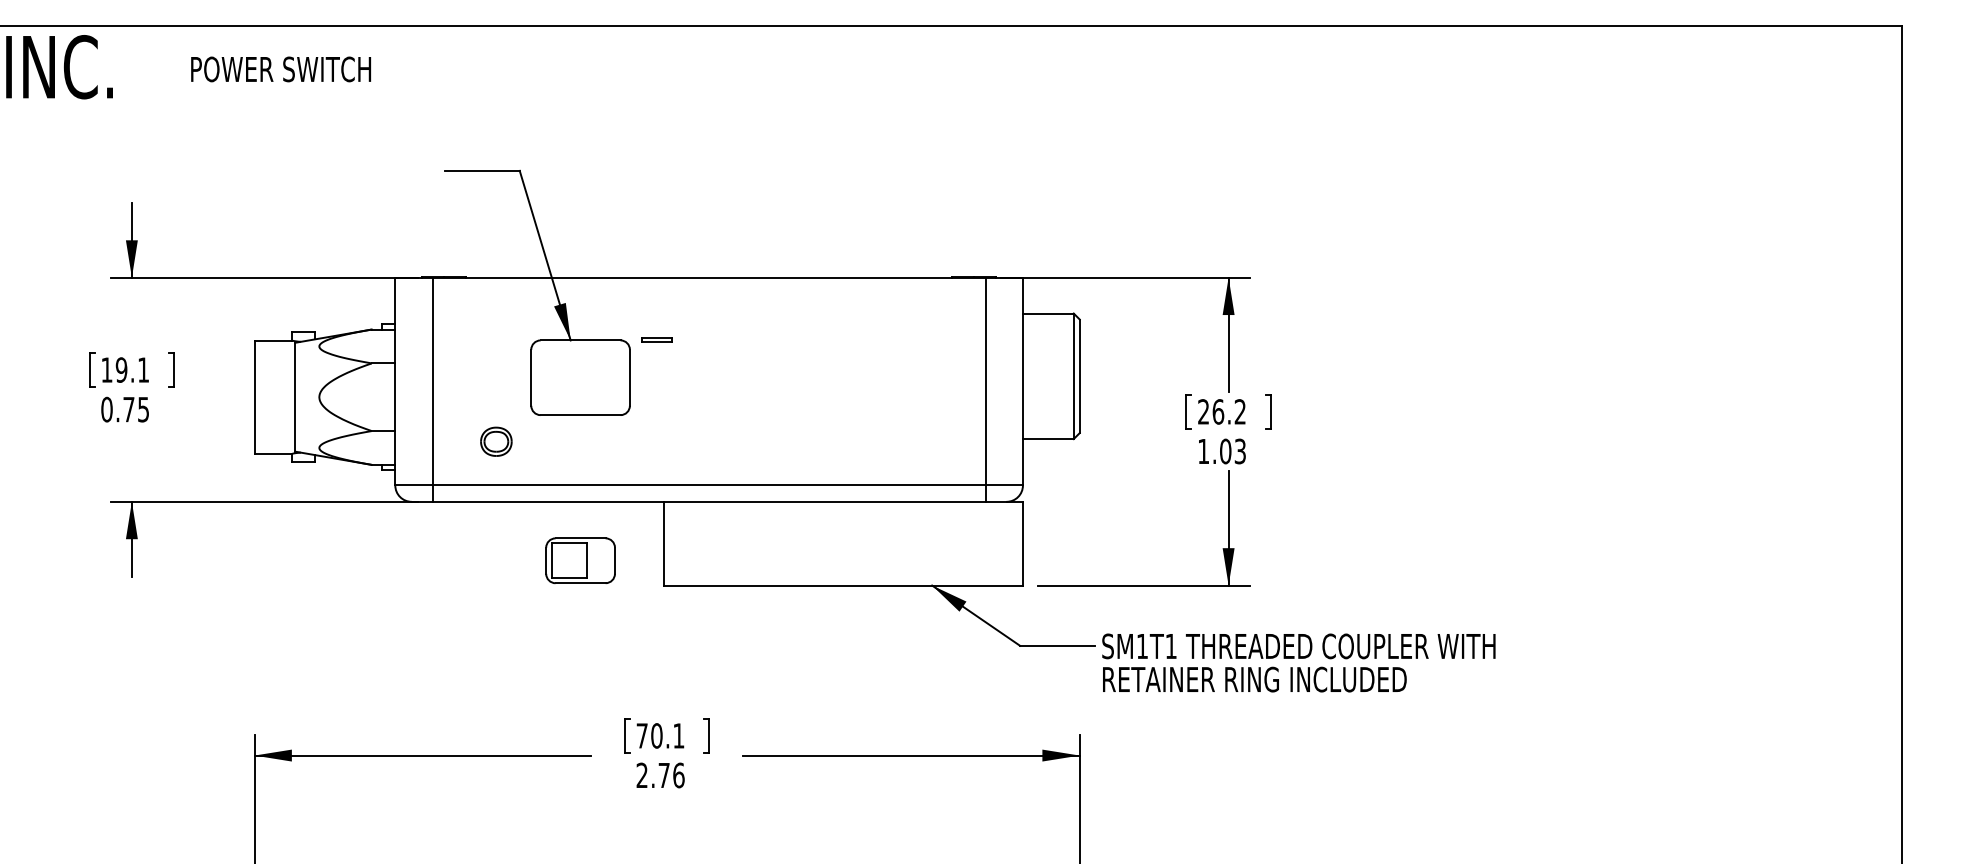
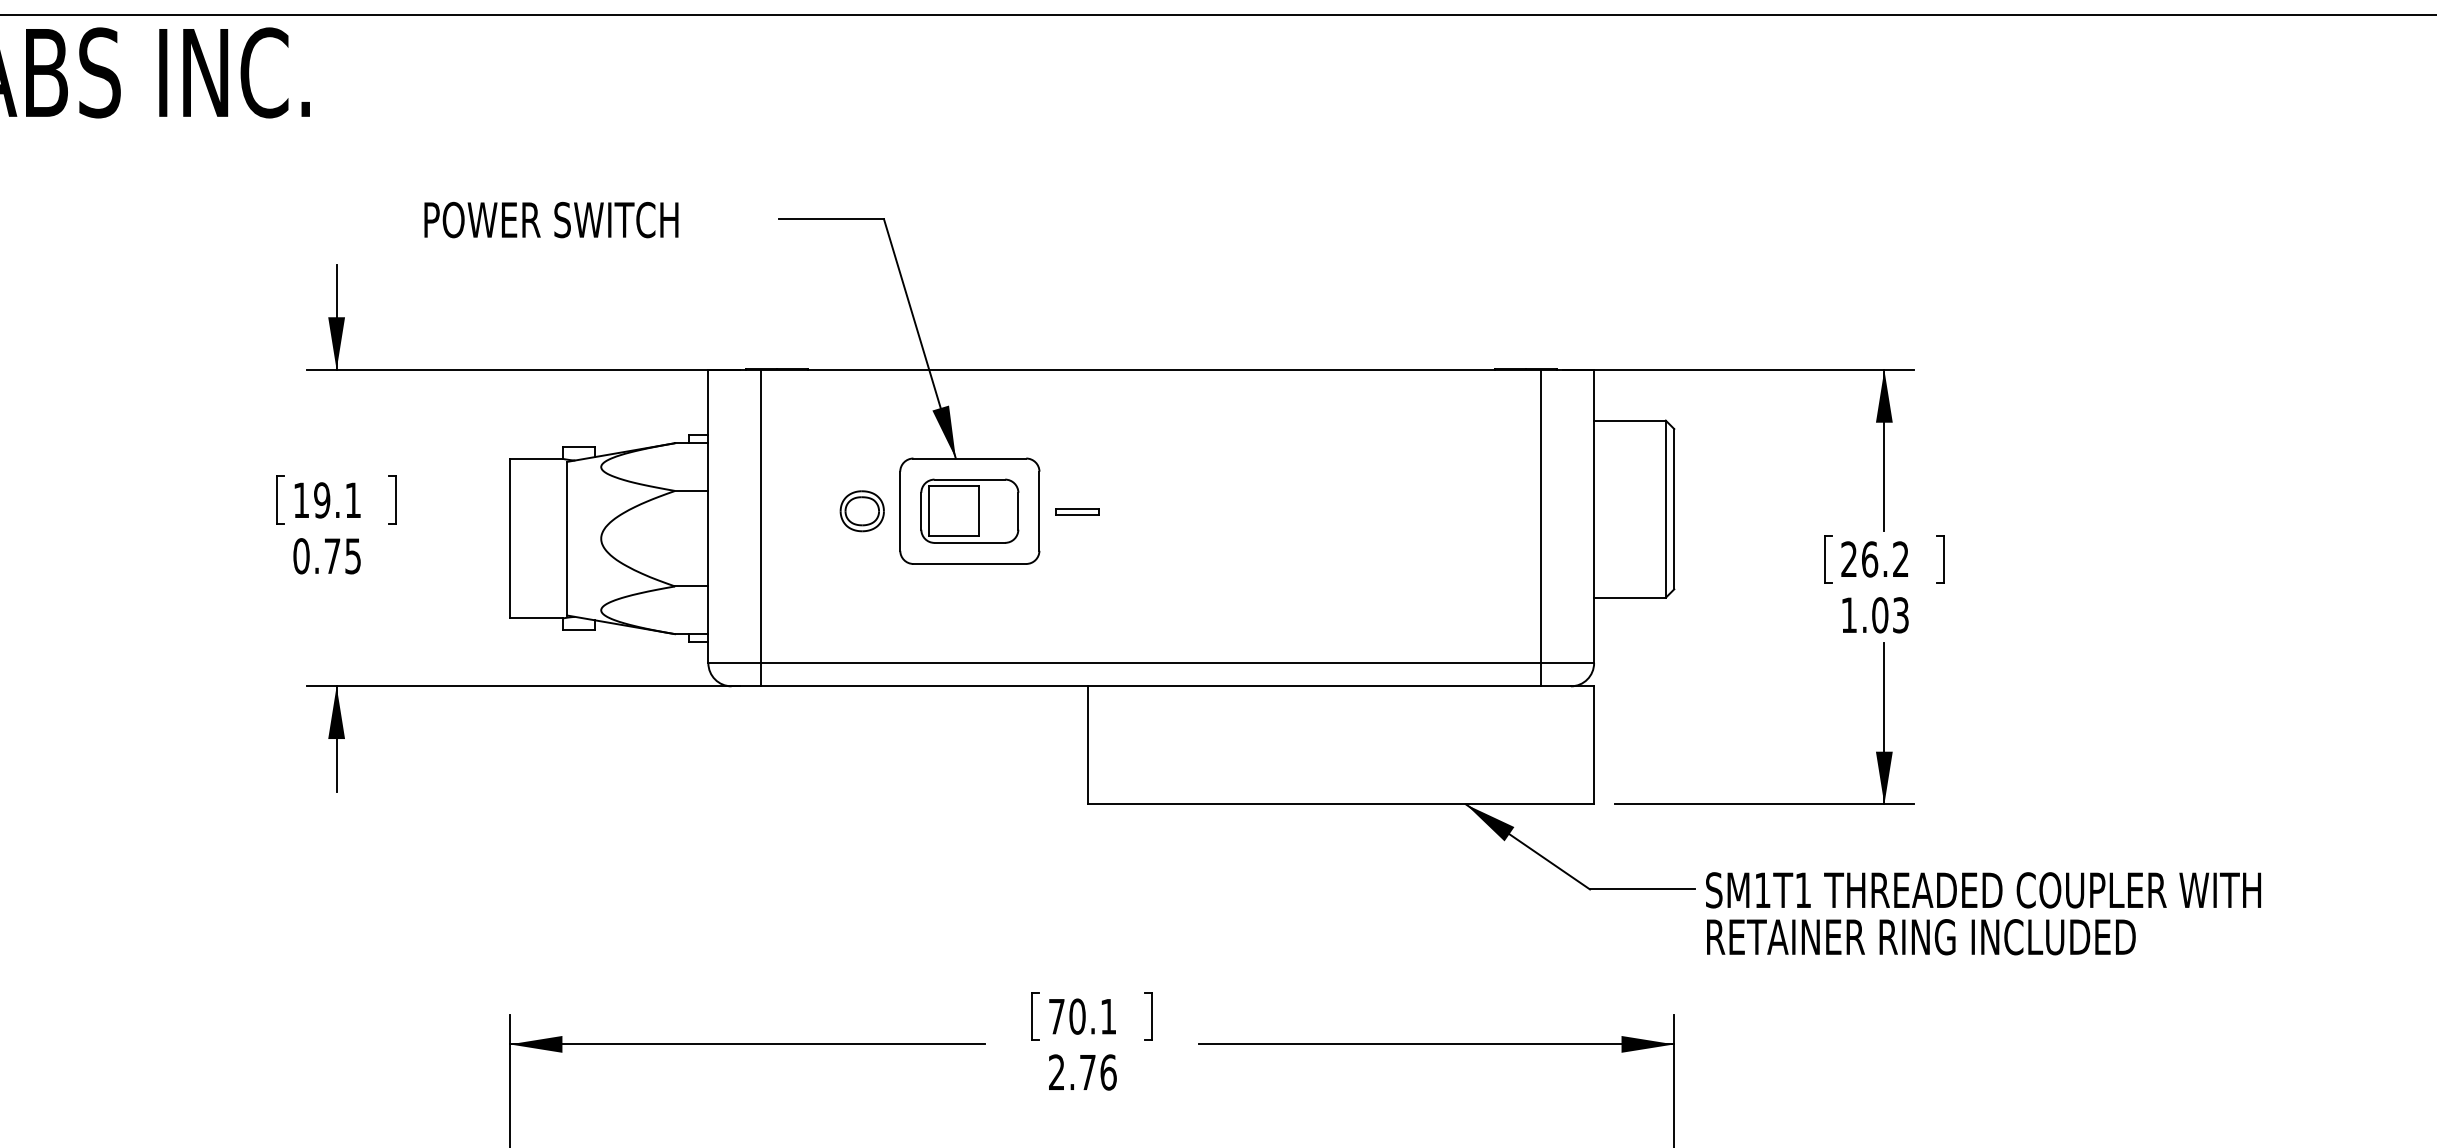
text: (280, 69) -> (550, 220), moved
part: (656, 339) -> (1076, 510), moved
part: (496, 441) -> (862, 510), moved
part: (580, 560) -> (969, 510), moved

